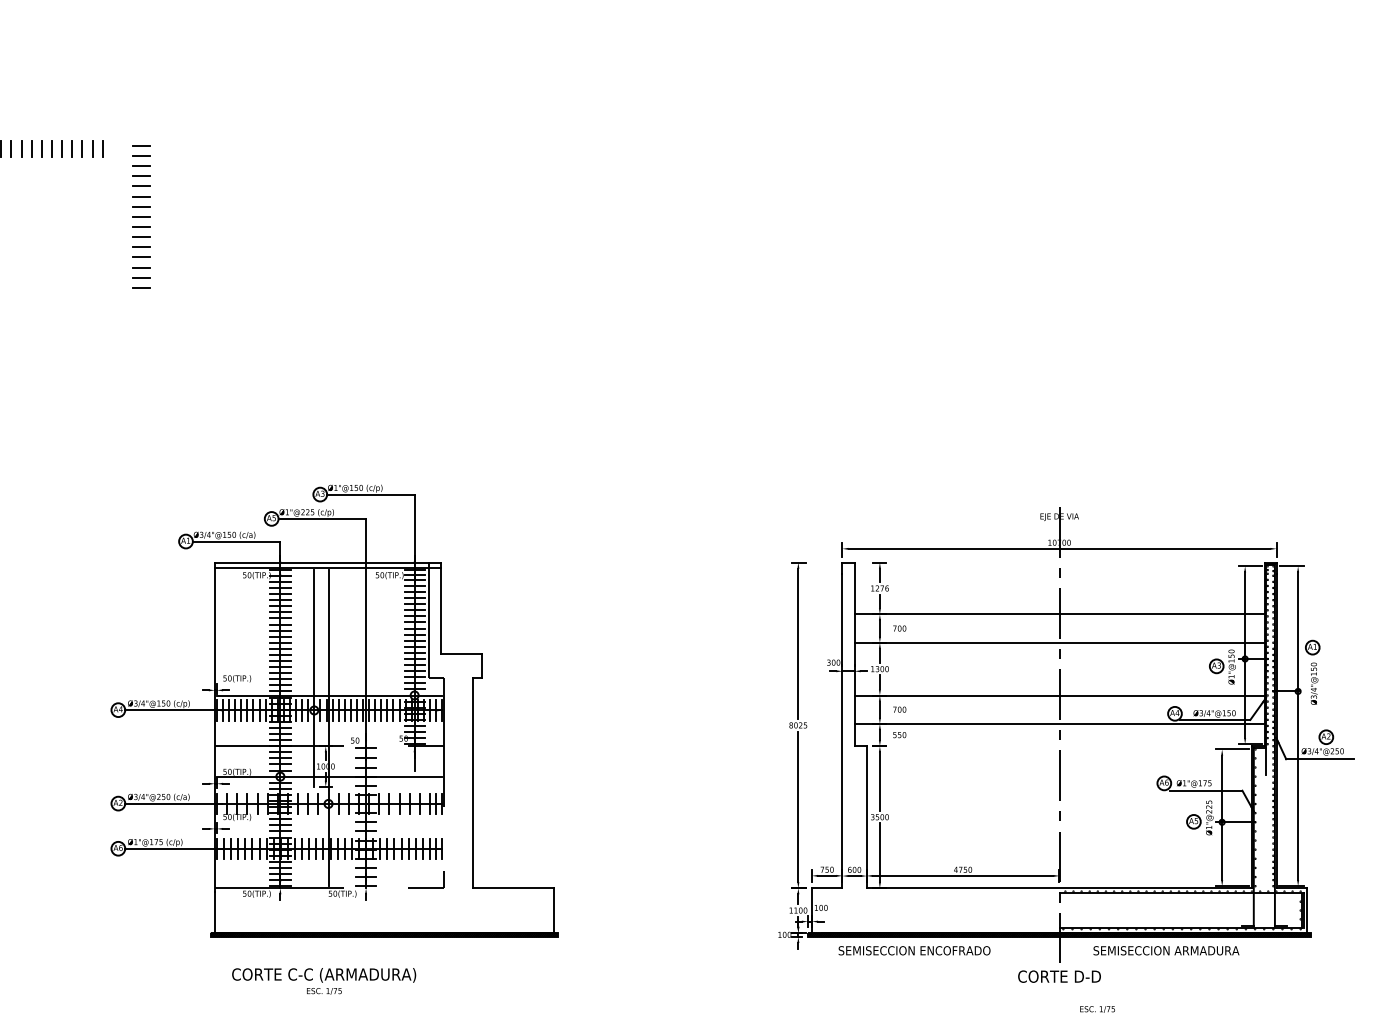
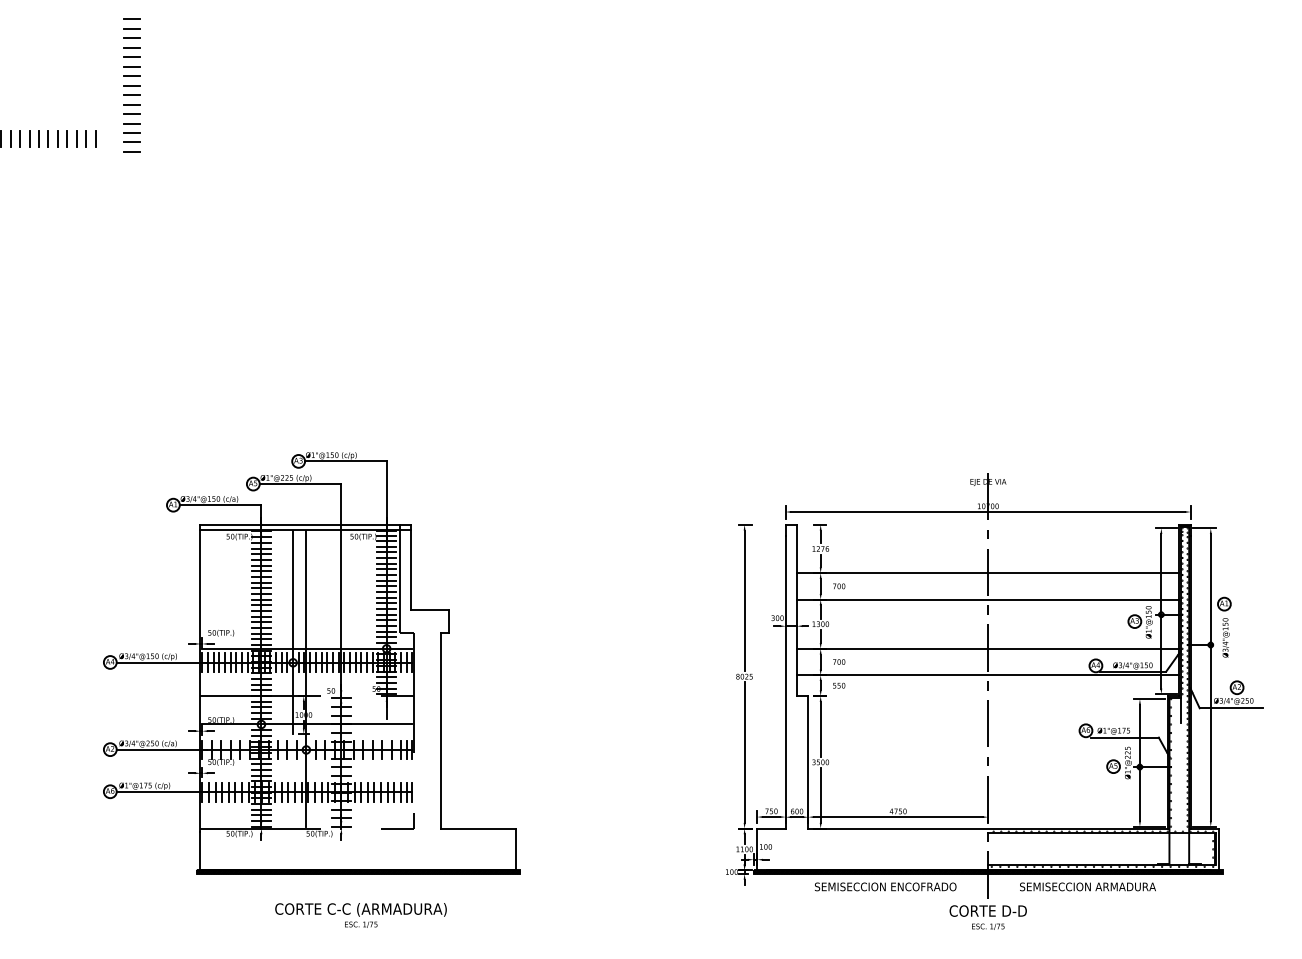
part: (141, 216) -> (131, 85), moved
text: (914, 950) -> (885, 886), moved
text: (324, 981) -> (361, 915), moved
text: (1097, 1009) -> (988, 926), moved

